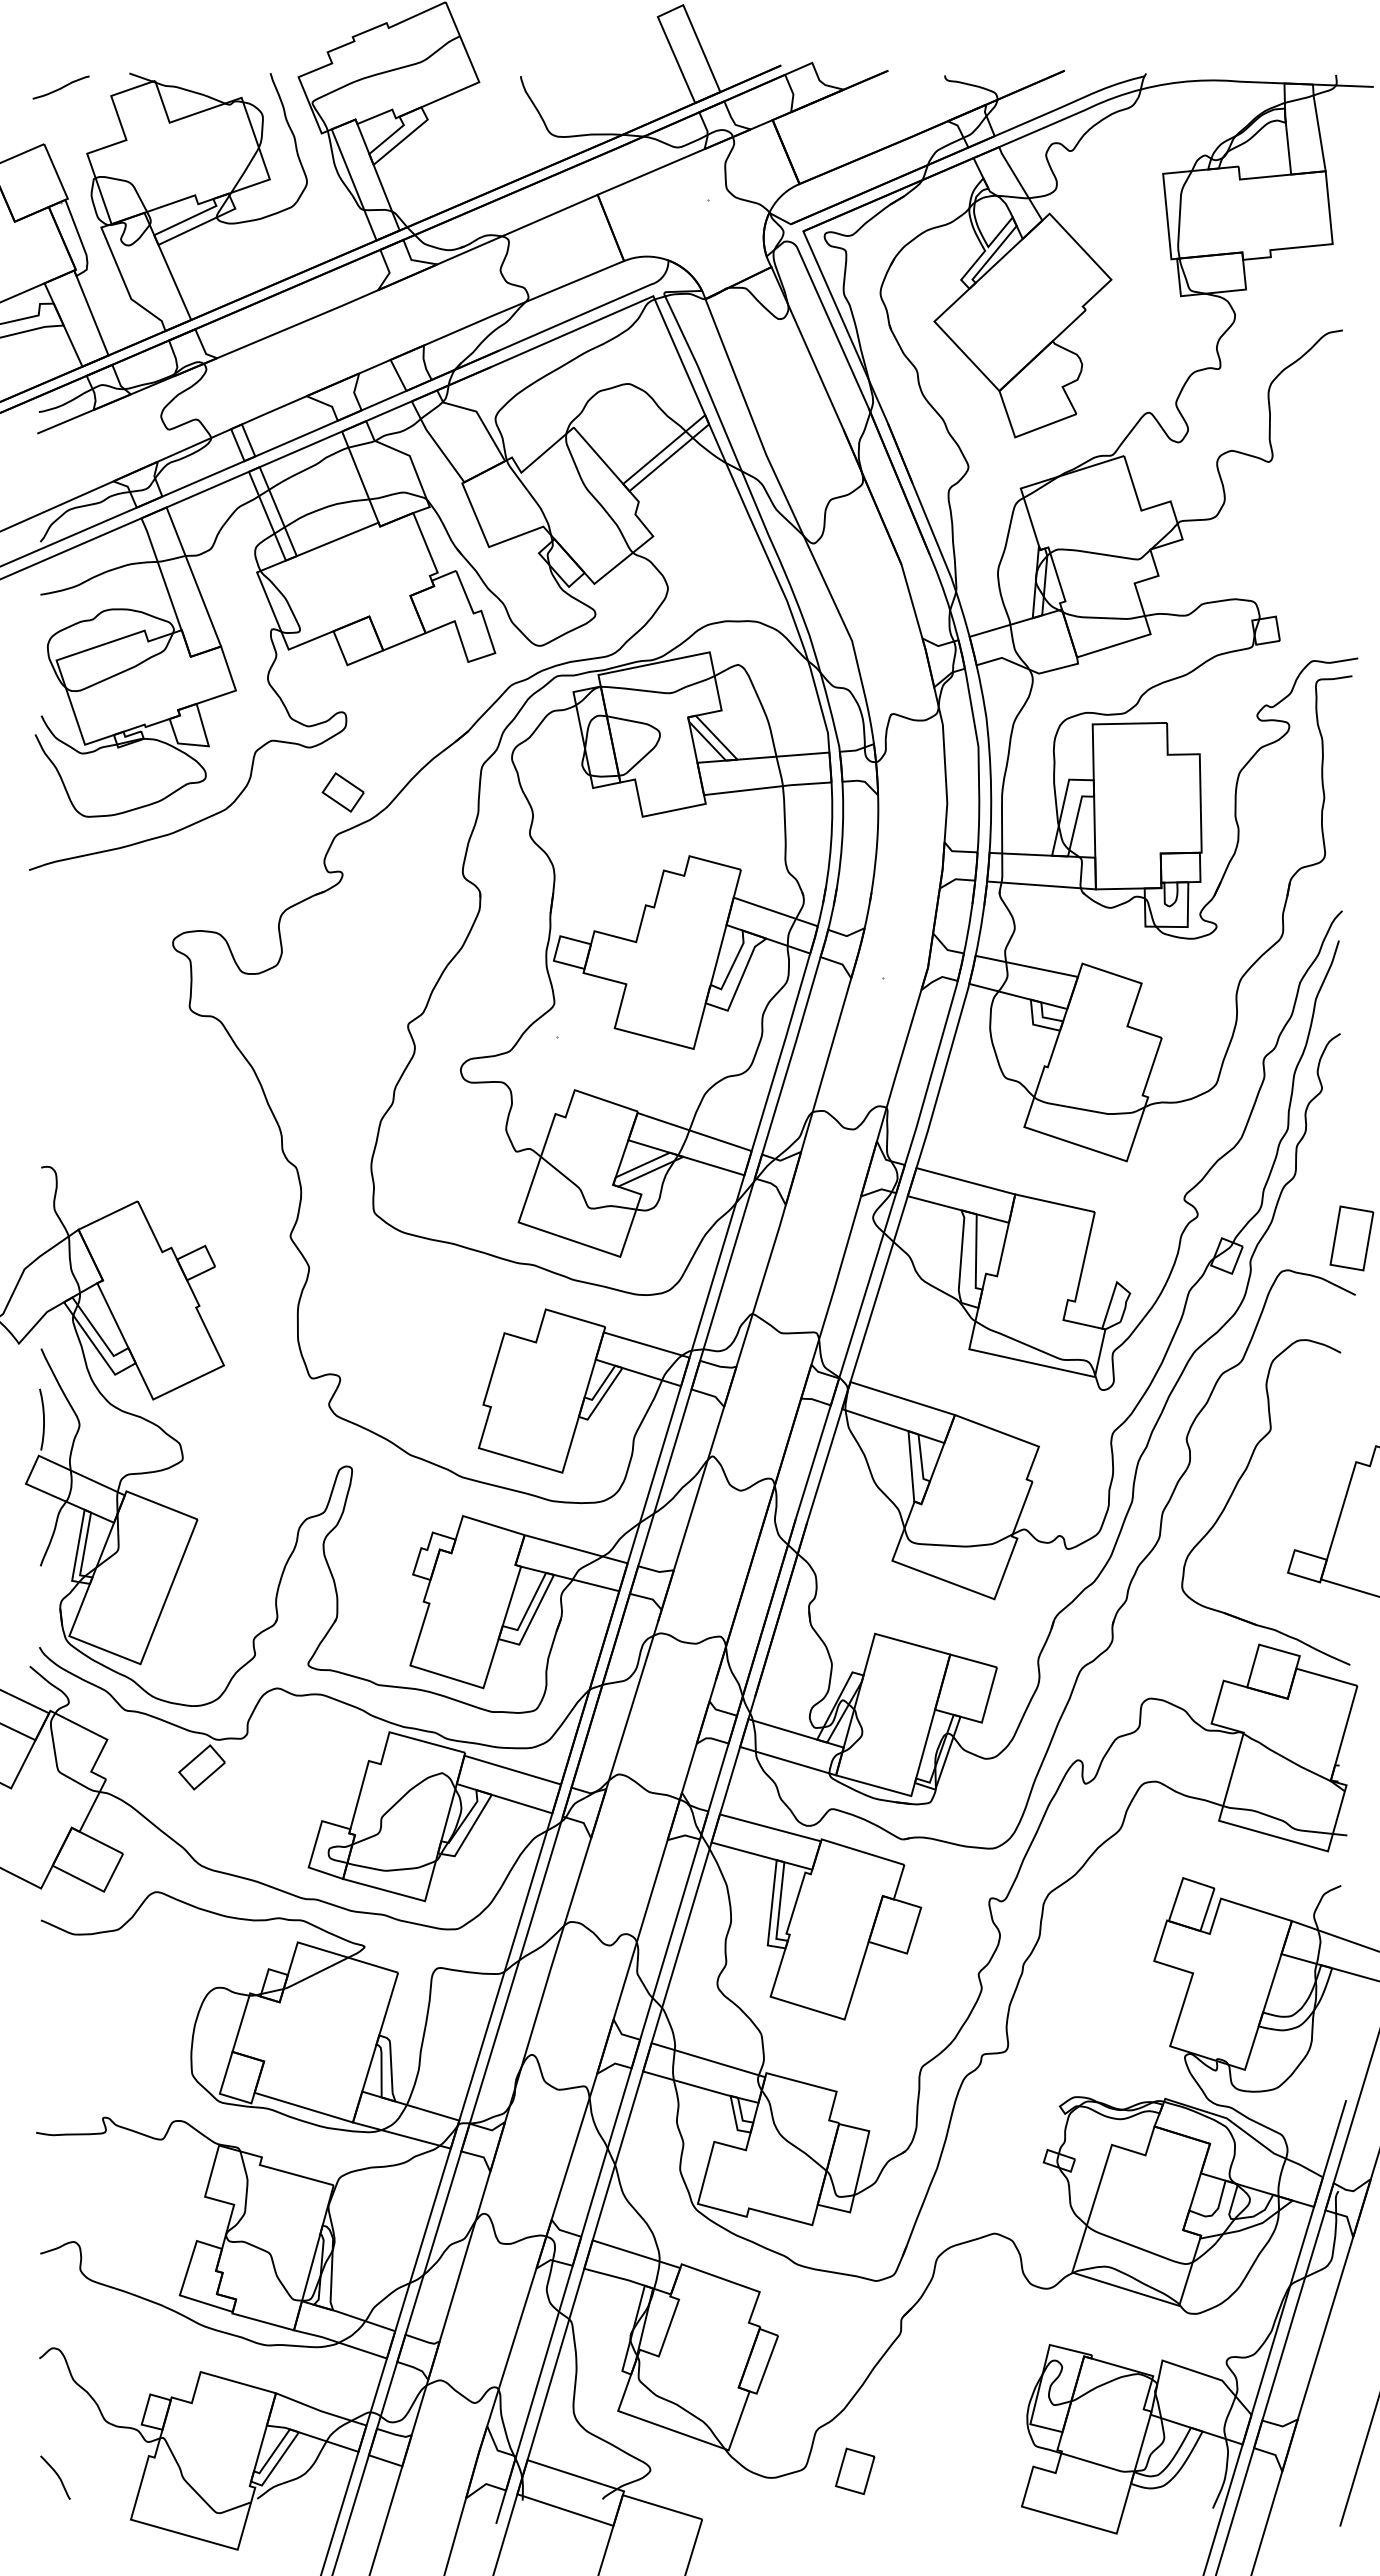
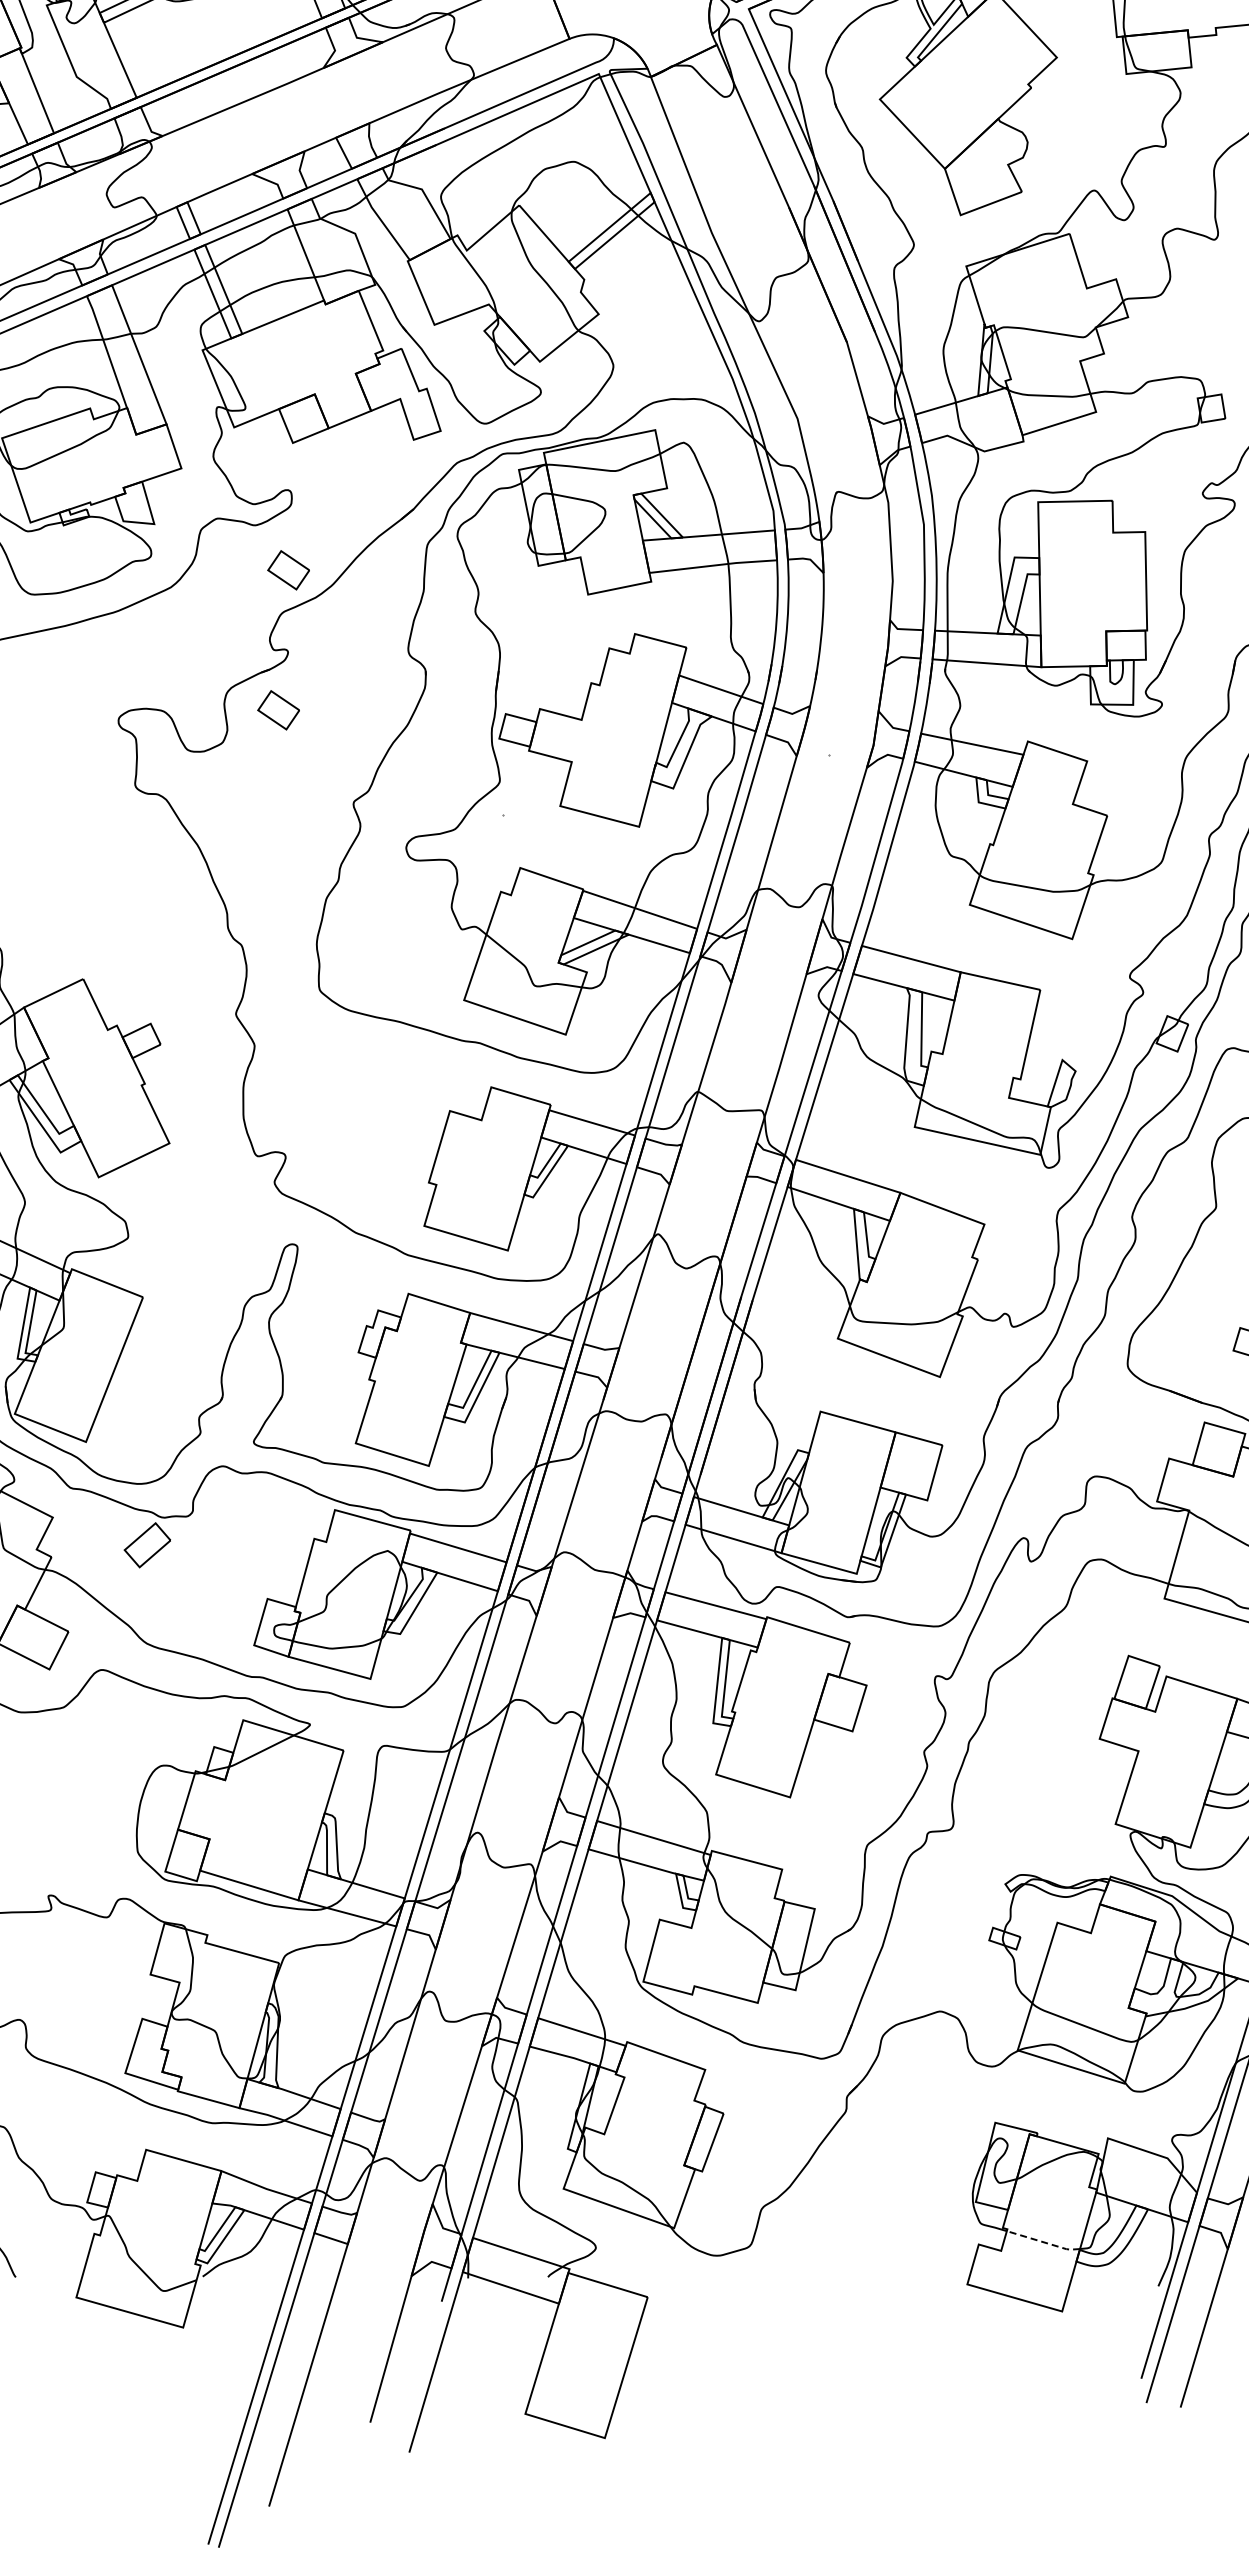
part: (332, 932) -> (277, 710), added
line: (1099, 2464) -> (1044, 2242), solid -> dashed
part: (855, 2471) -> (800, 2249), removed

